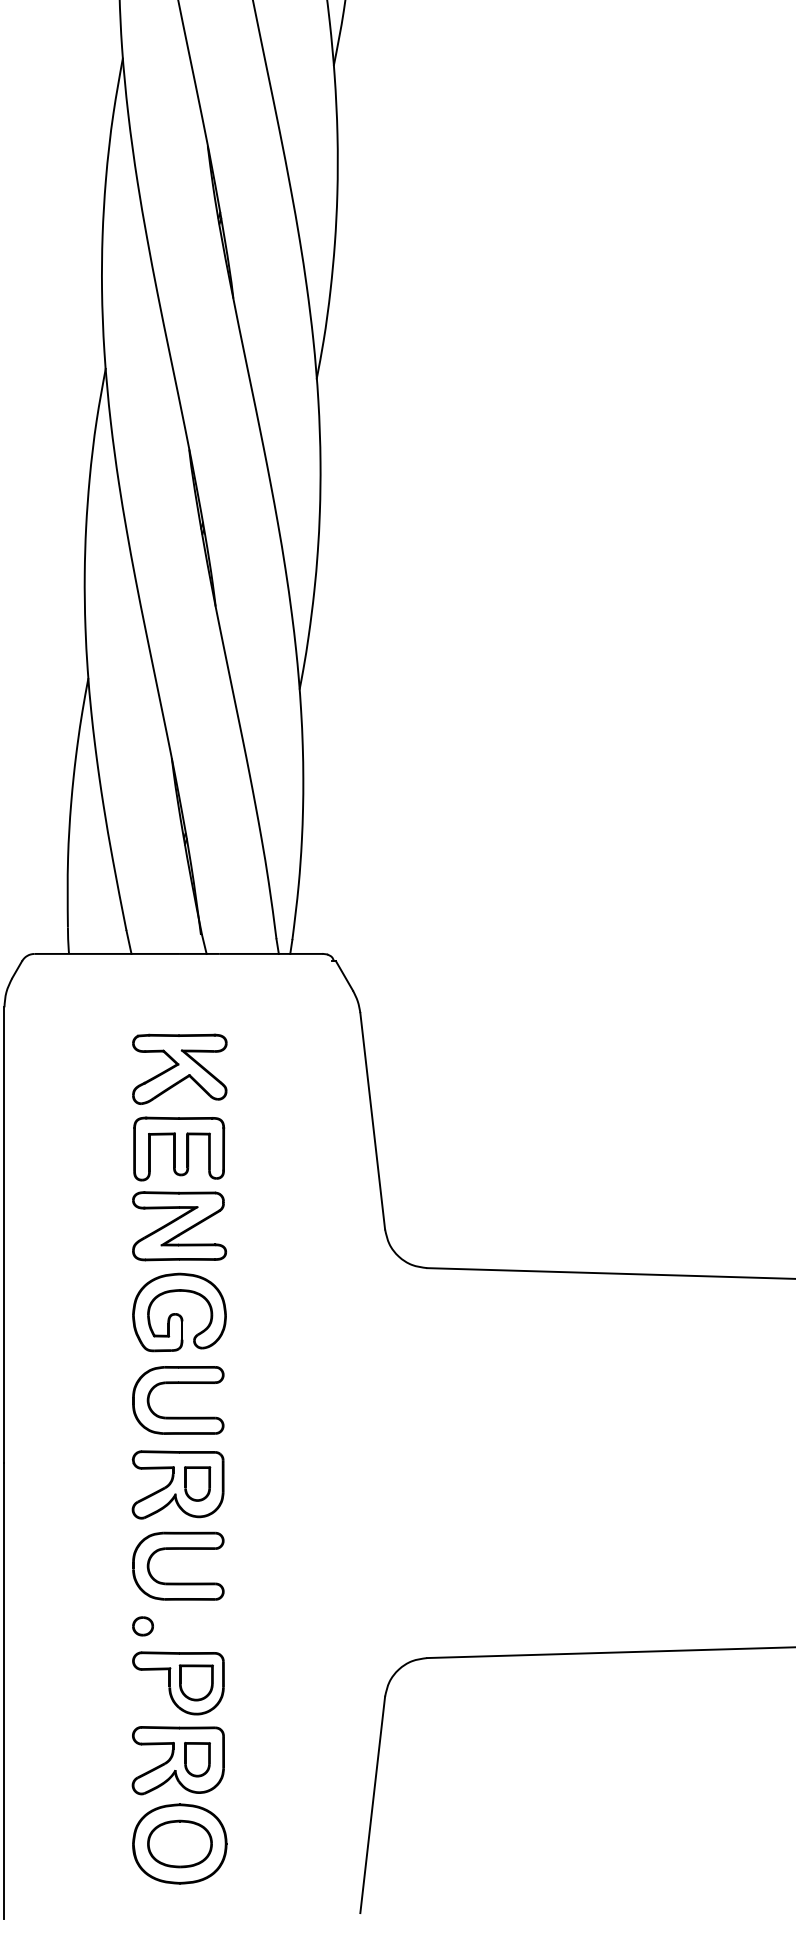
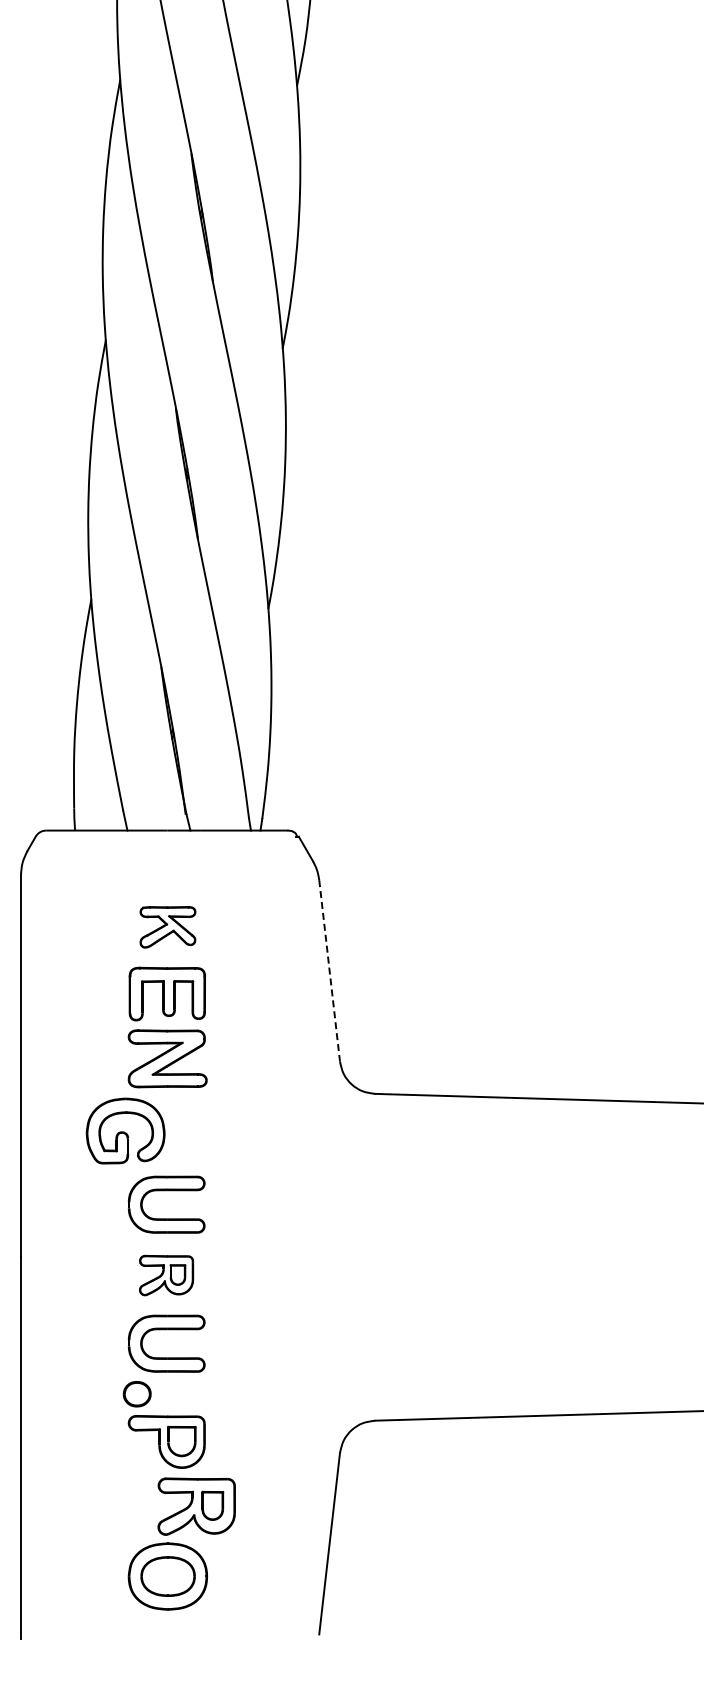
part: (179, 1069) -> (167, 927), size x0.7
line: (372, 1122) -> (329, 971), solid -> dashed
part: (179, 1311) -> (125, 1130), moved
part: (178, 1484) -> (166, 1275), size x0.7
part: (142, 1625) -> (136, 1393), size x1.6
part: (178, 1760) -> (196, 1506), moved

